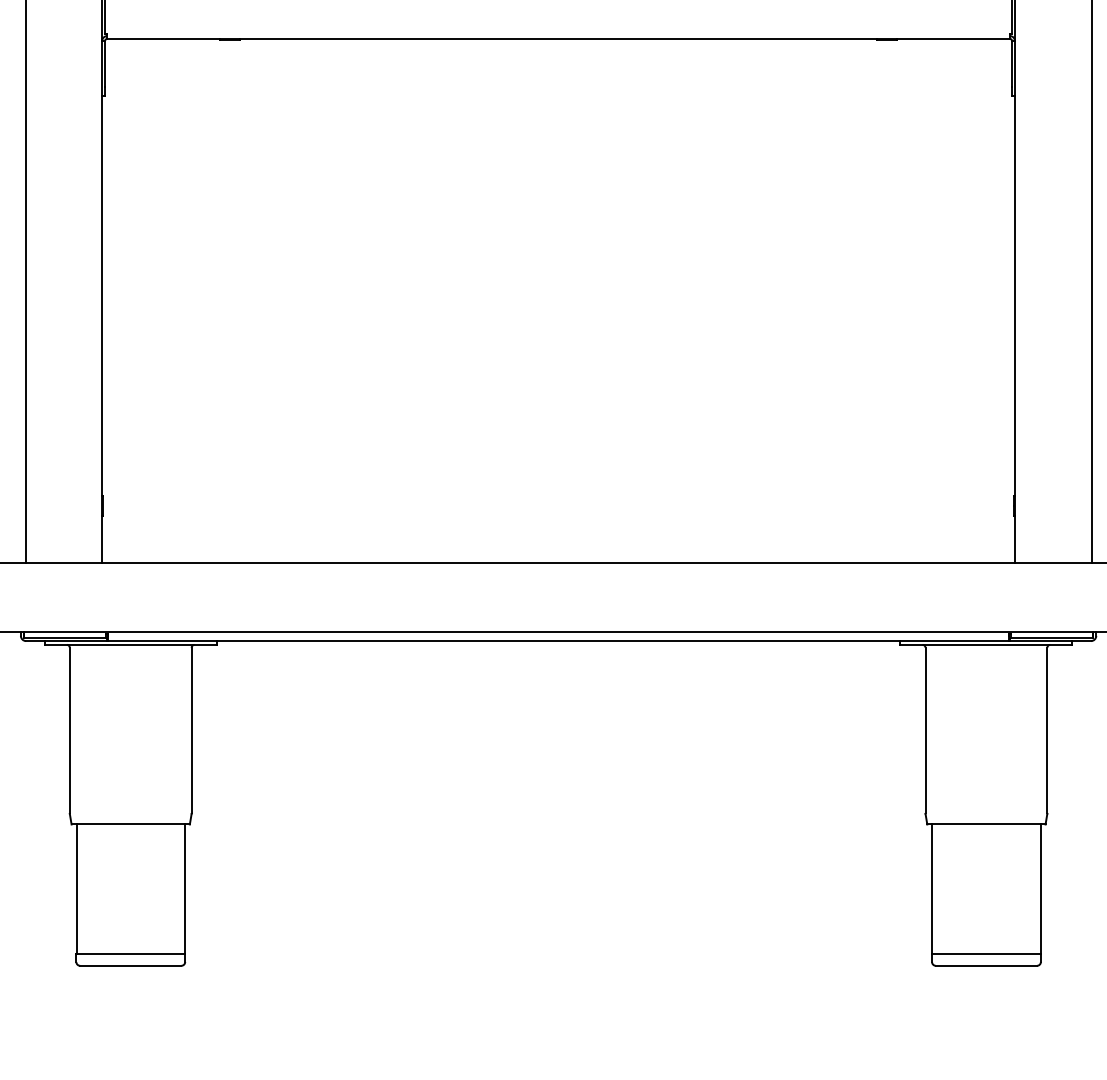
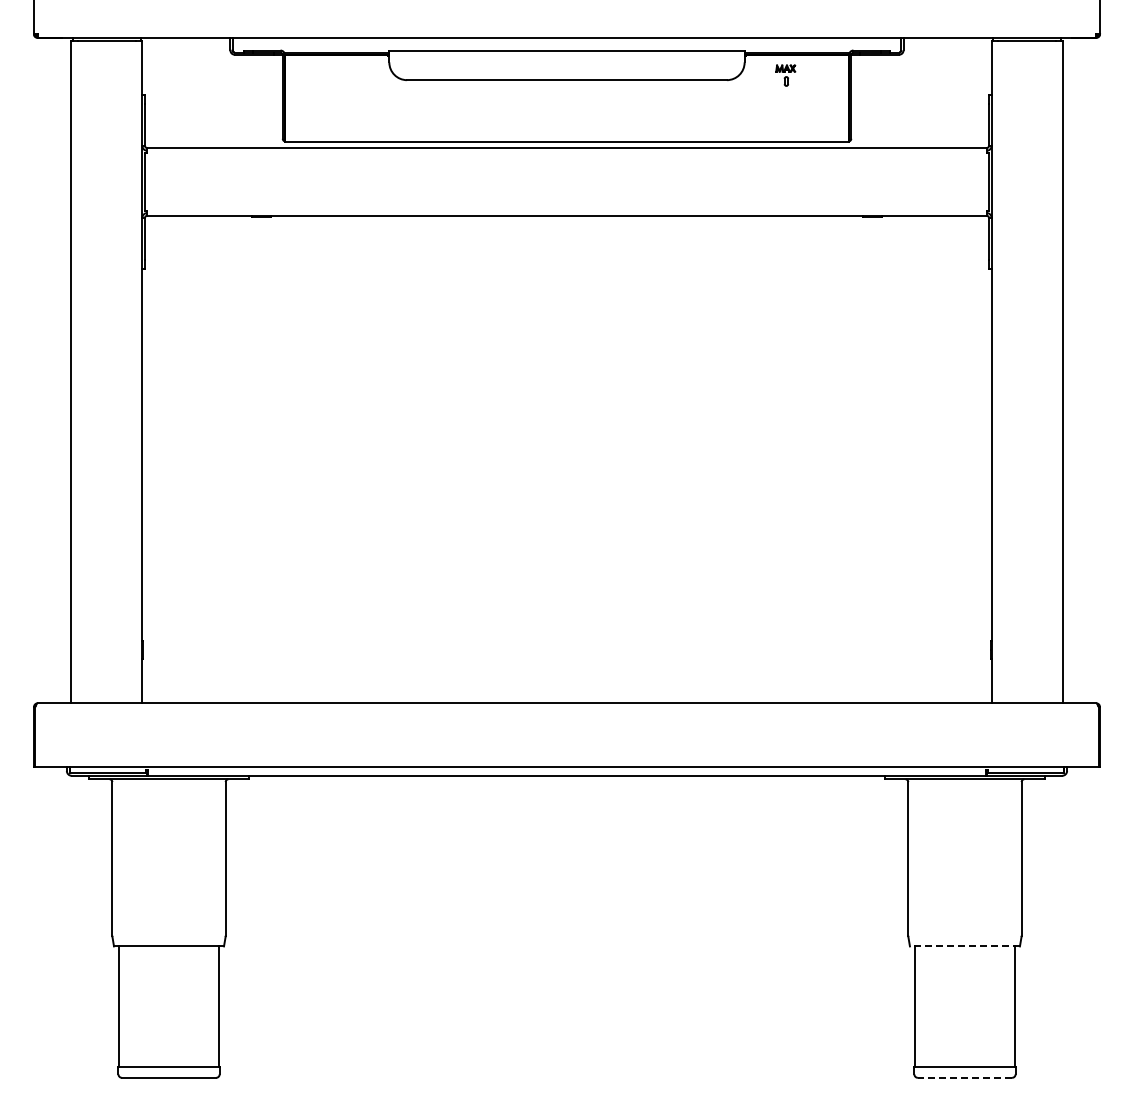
line: (985, 824) -> (964, 946), solid -> dashed
line: (985, 965) -> (964, 1077), solid -> dashed

